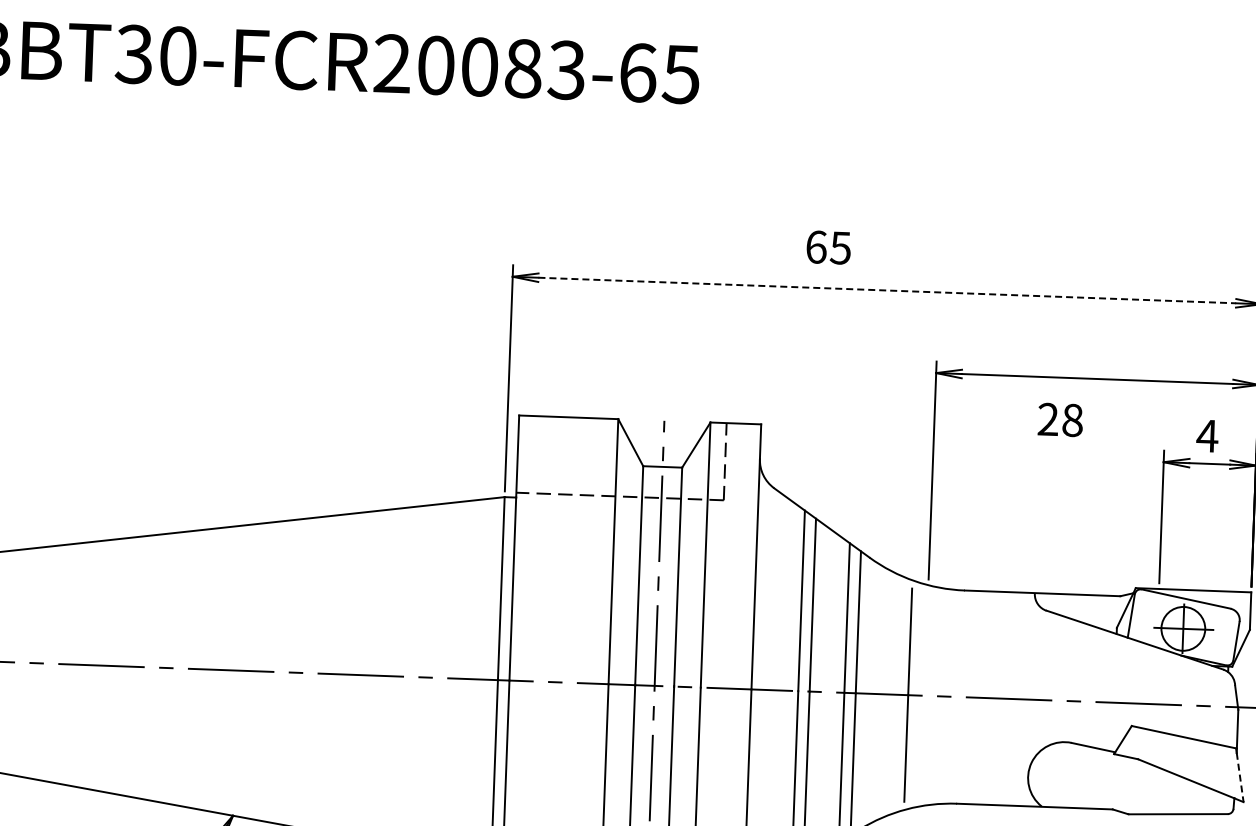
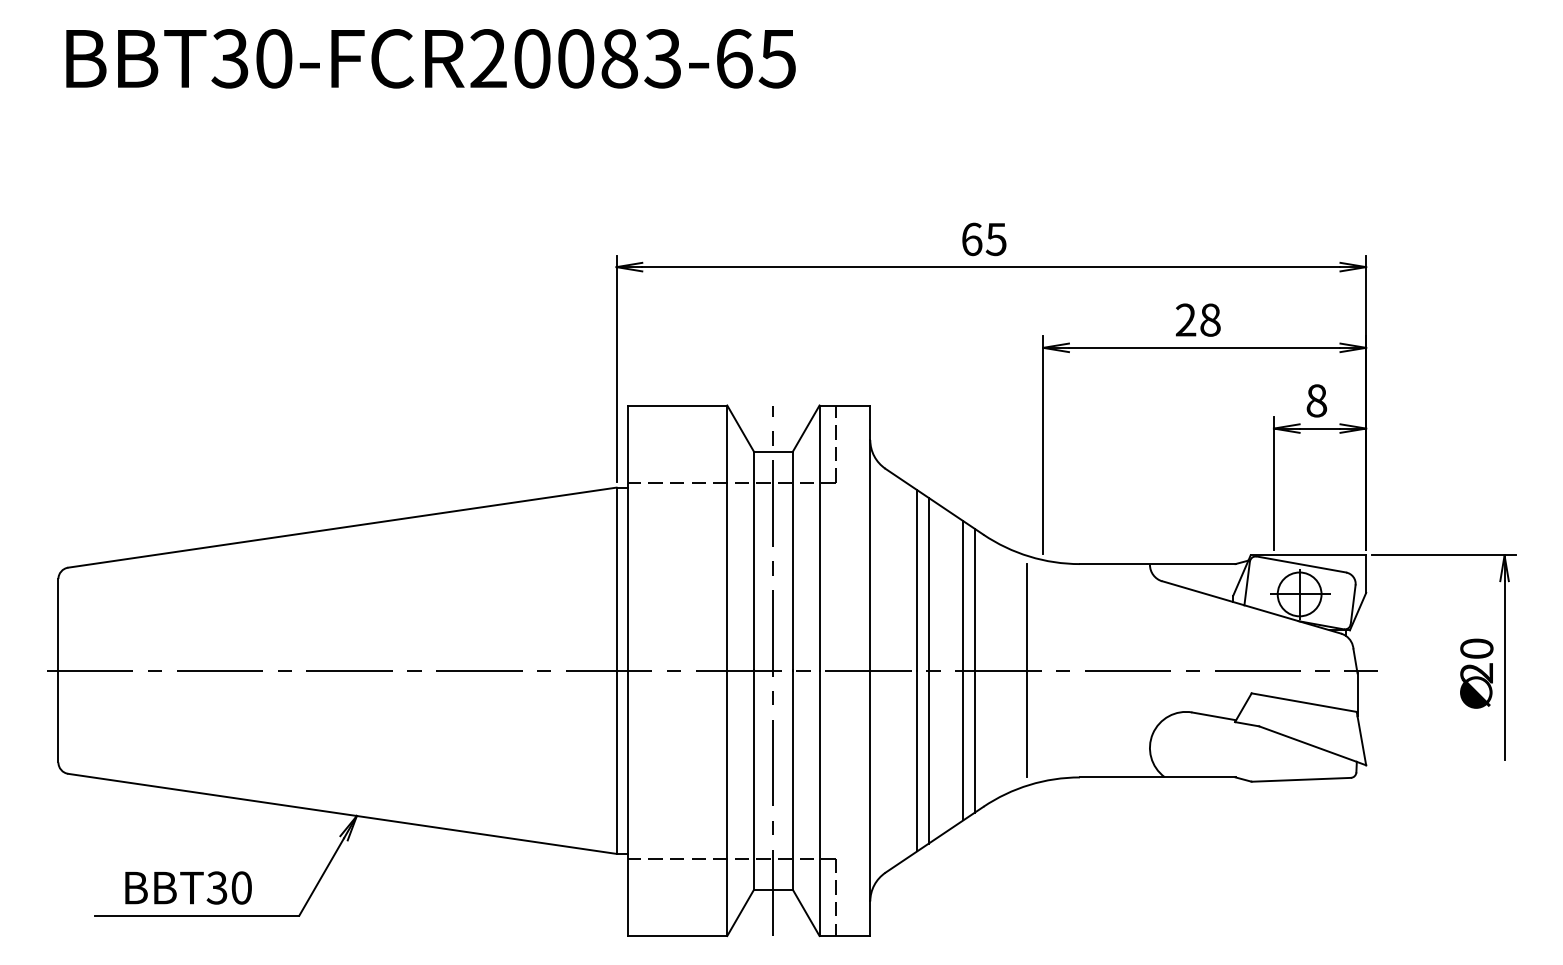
text: (828, 247) -> (984, 239), moved
line: (887, 290) -> (991, 267), dashed -> solid
text: (1060, 419) -> (1198, 319), moved
text: (1207, 435) -> (1316, 400), 4 -> 8
line: (1239, 777) -> (1361, 740), dashed -> solid

